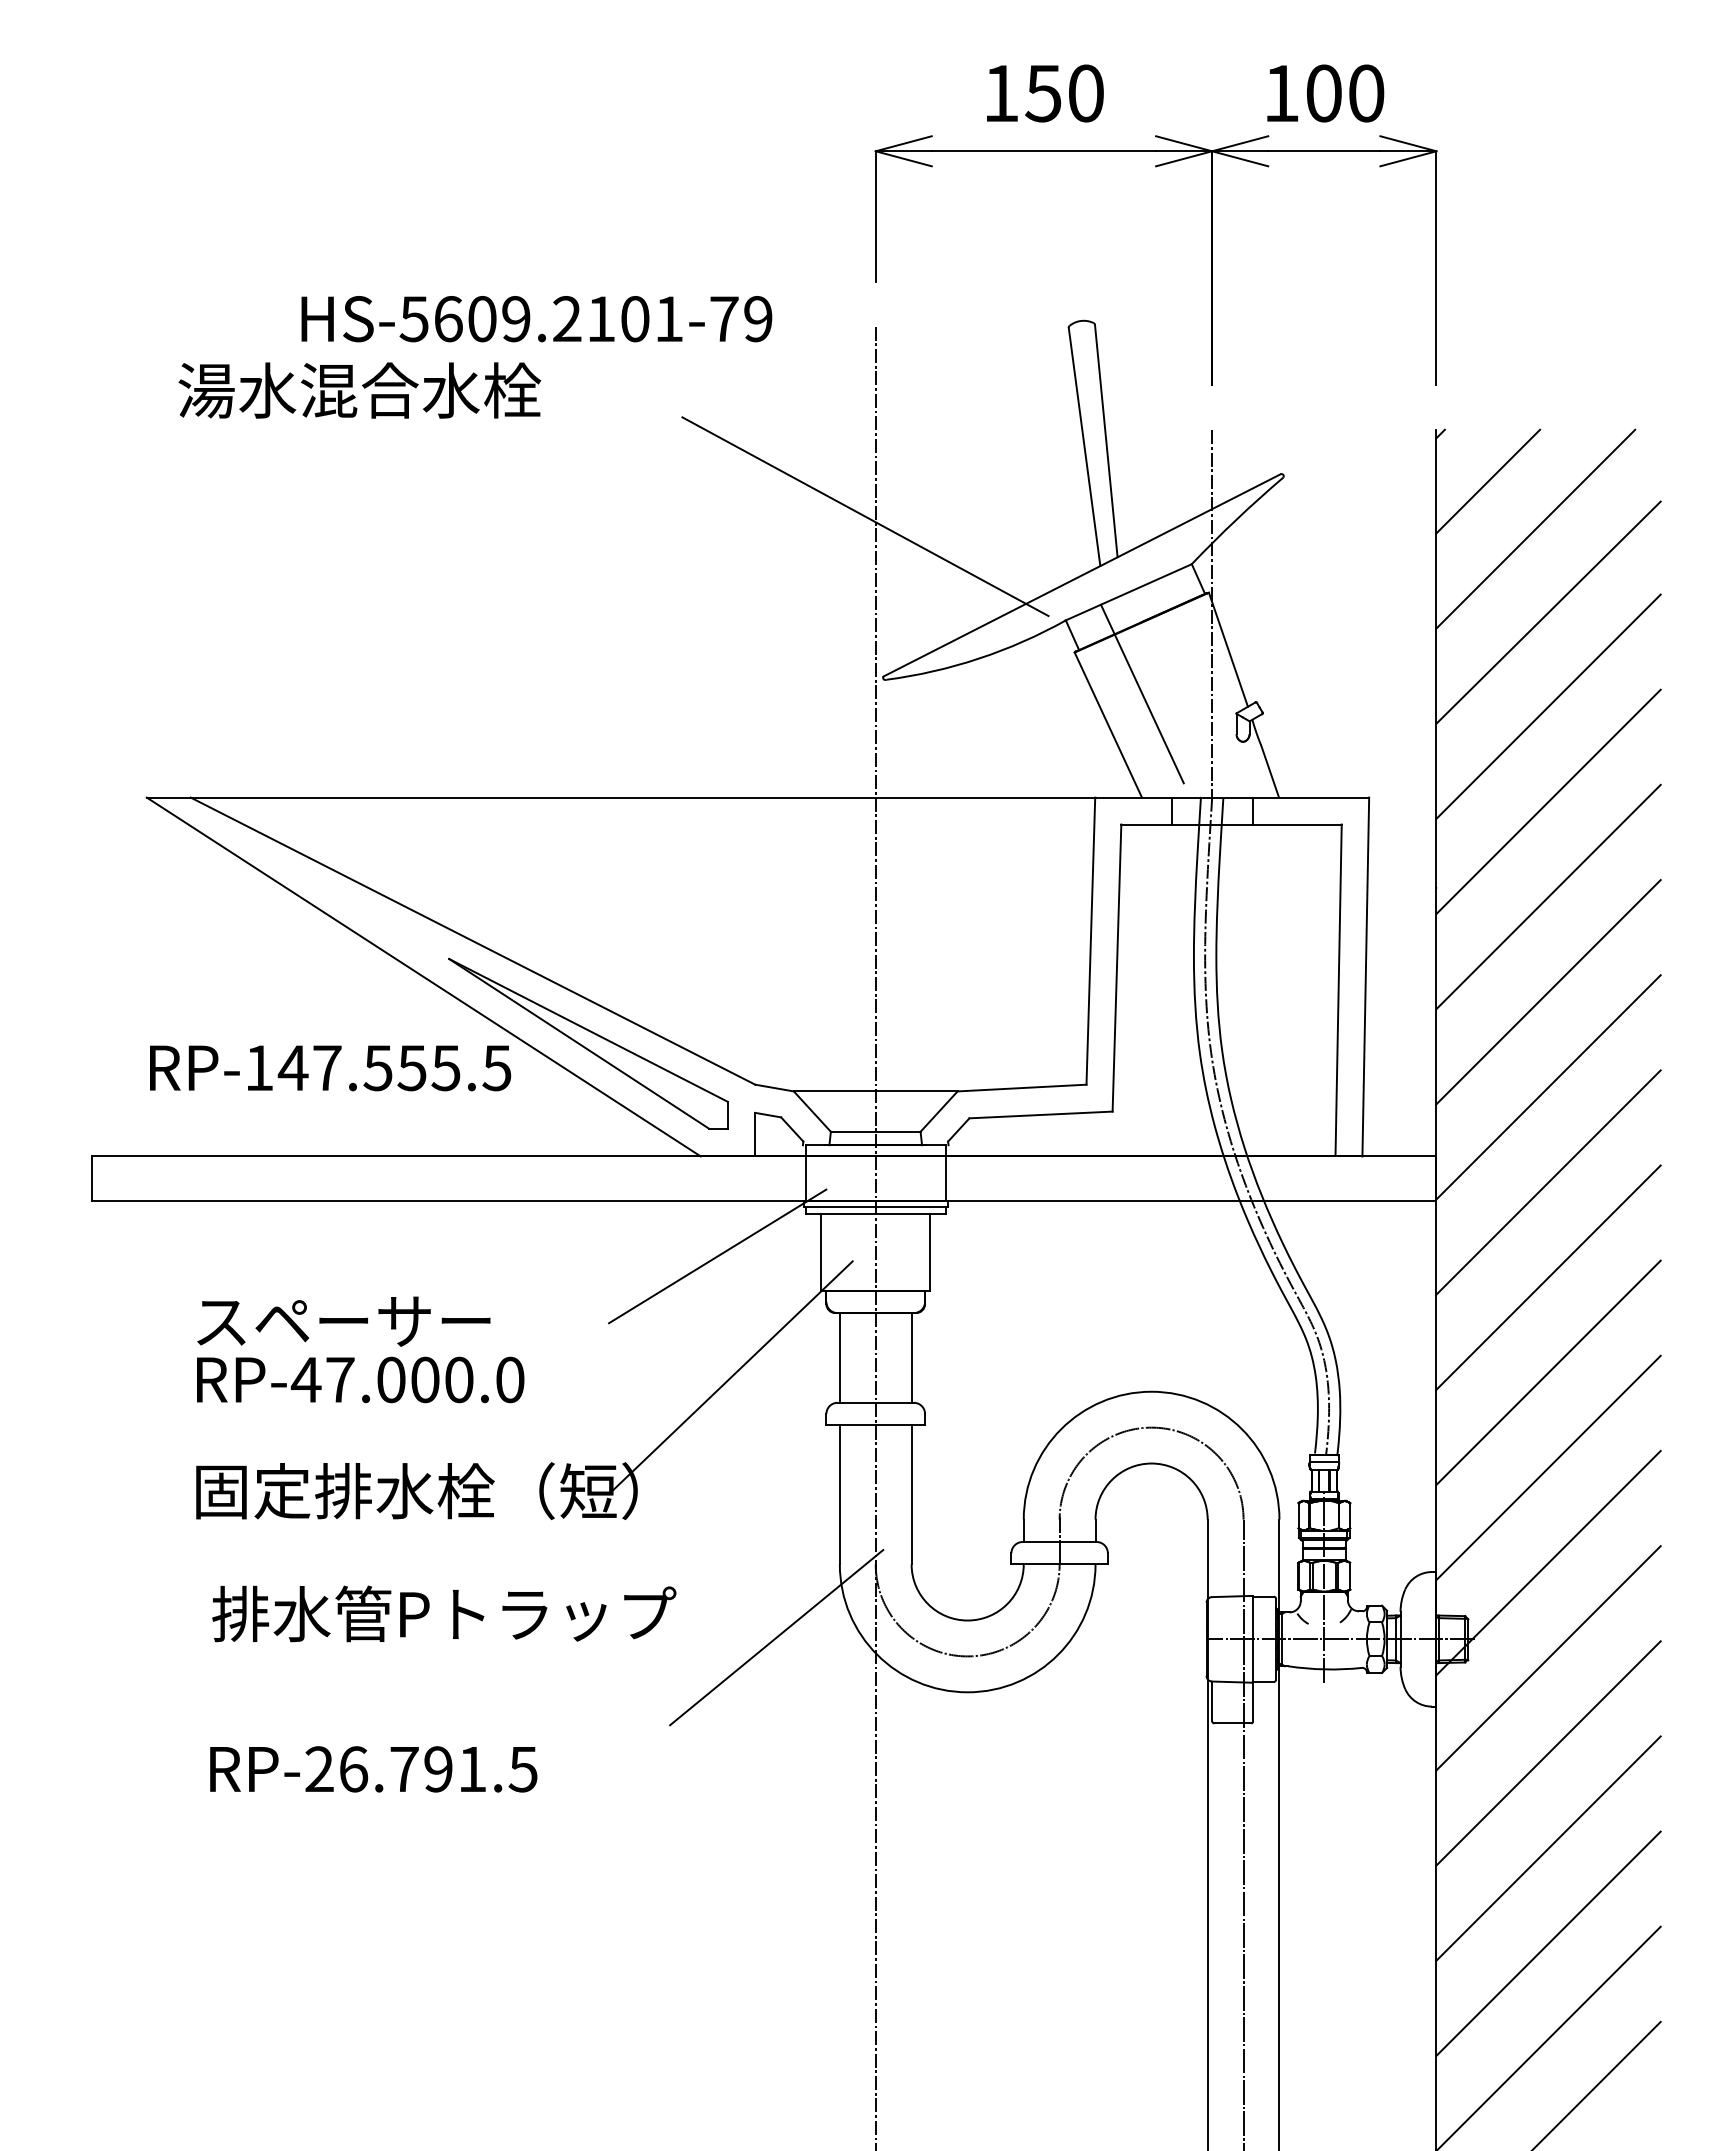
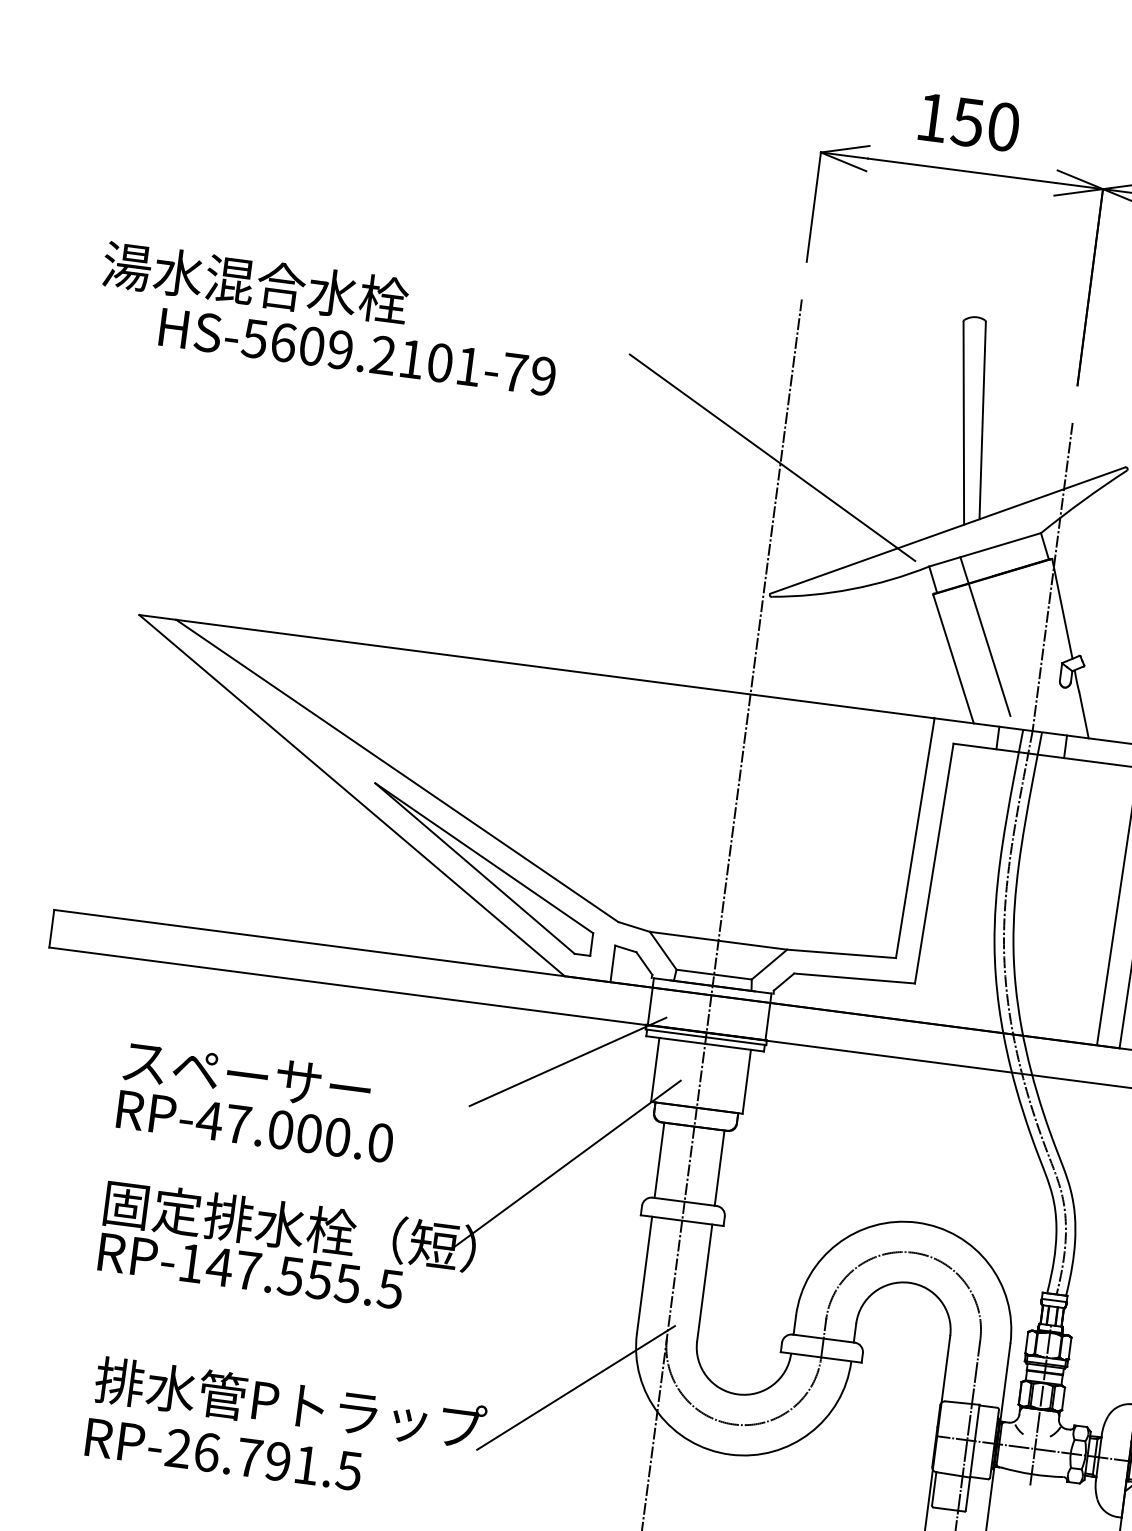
text: (536, 319) -> (357, 352), moved
text: (359, 390) -> (255, 283), moved
text: (330, 1068) -> (250, 1271), moved
text: (444, 1613) -> (290, 1403), moved

